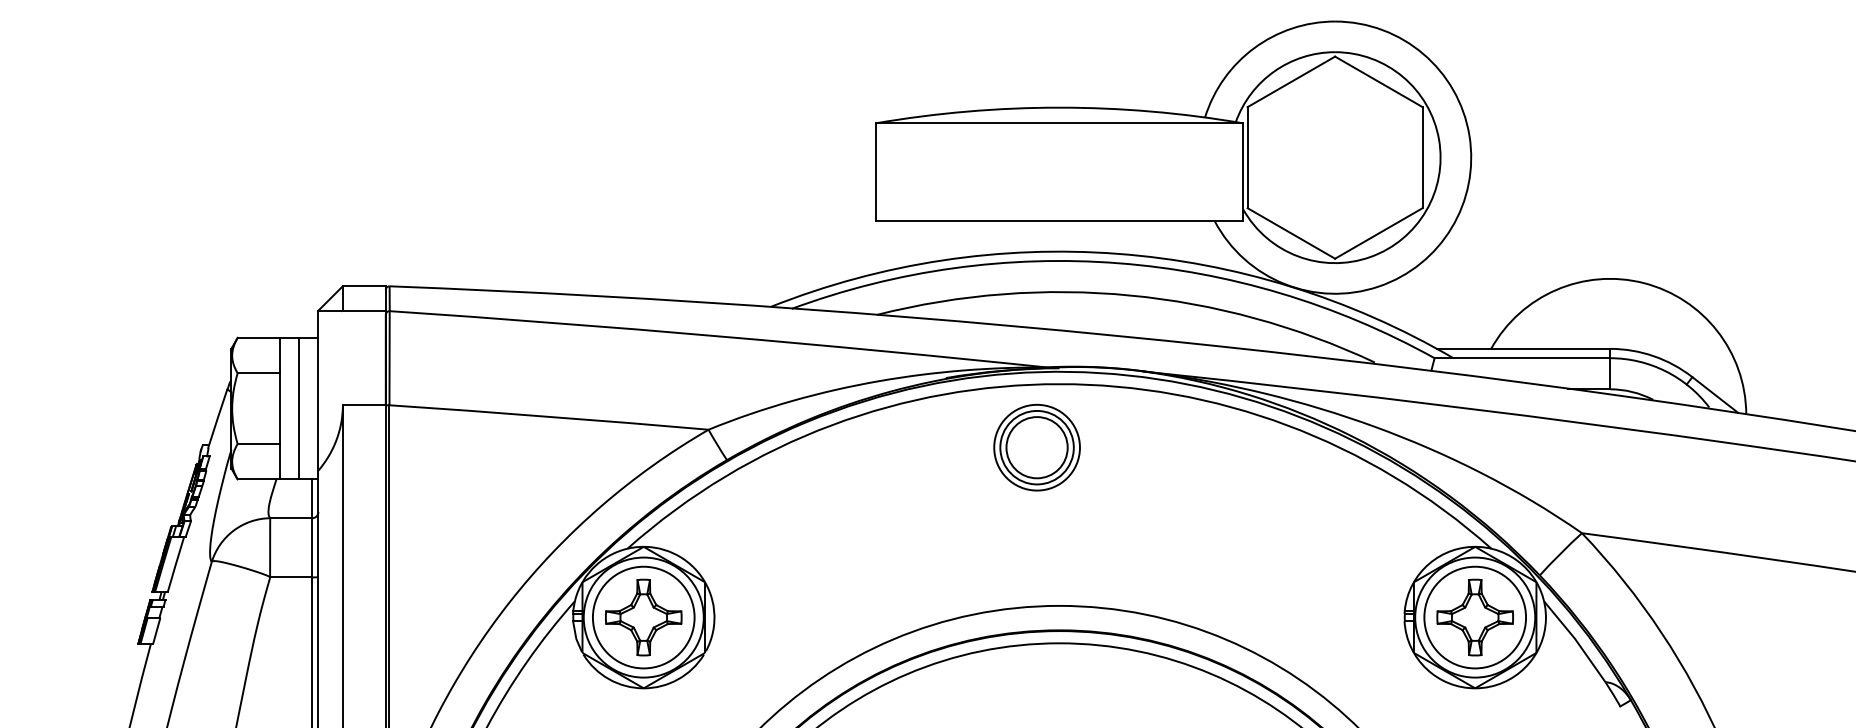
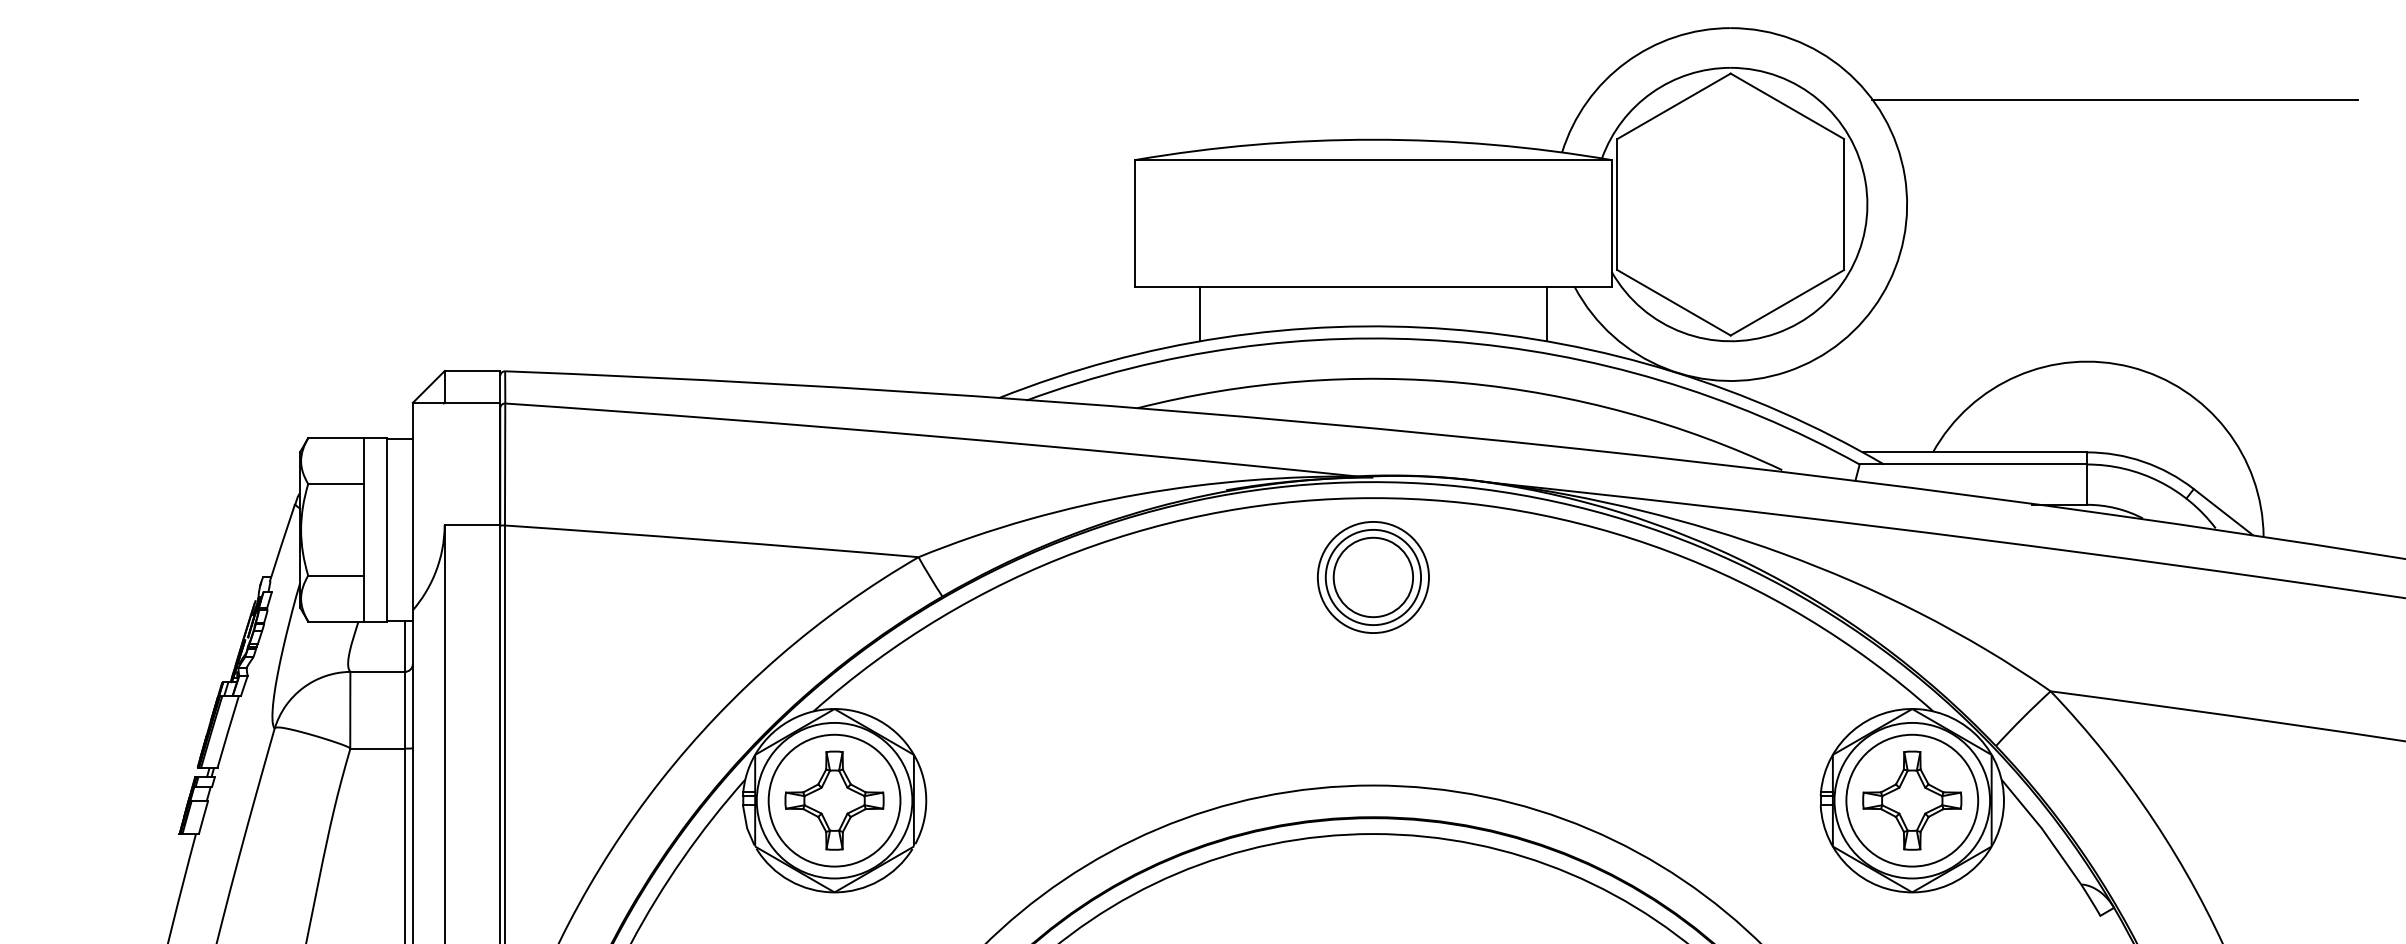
line: (1631, 76) -> (2114, 99), added
line: (926, 242) -> (1200, 314), added
line: (1193, 242) -> (1546, 314), added
part: (1037, 447) -> (1373, 577), moved

